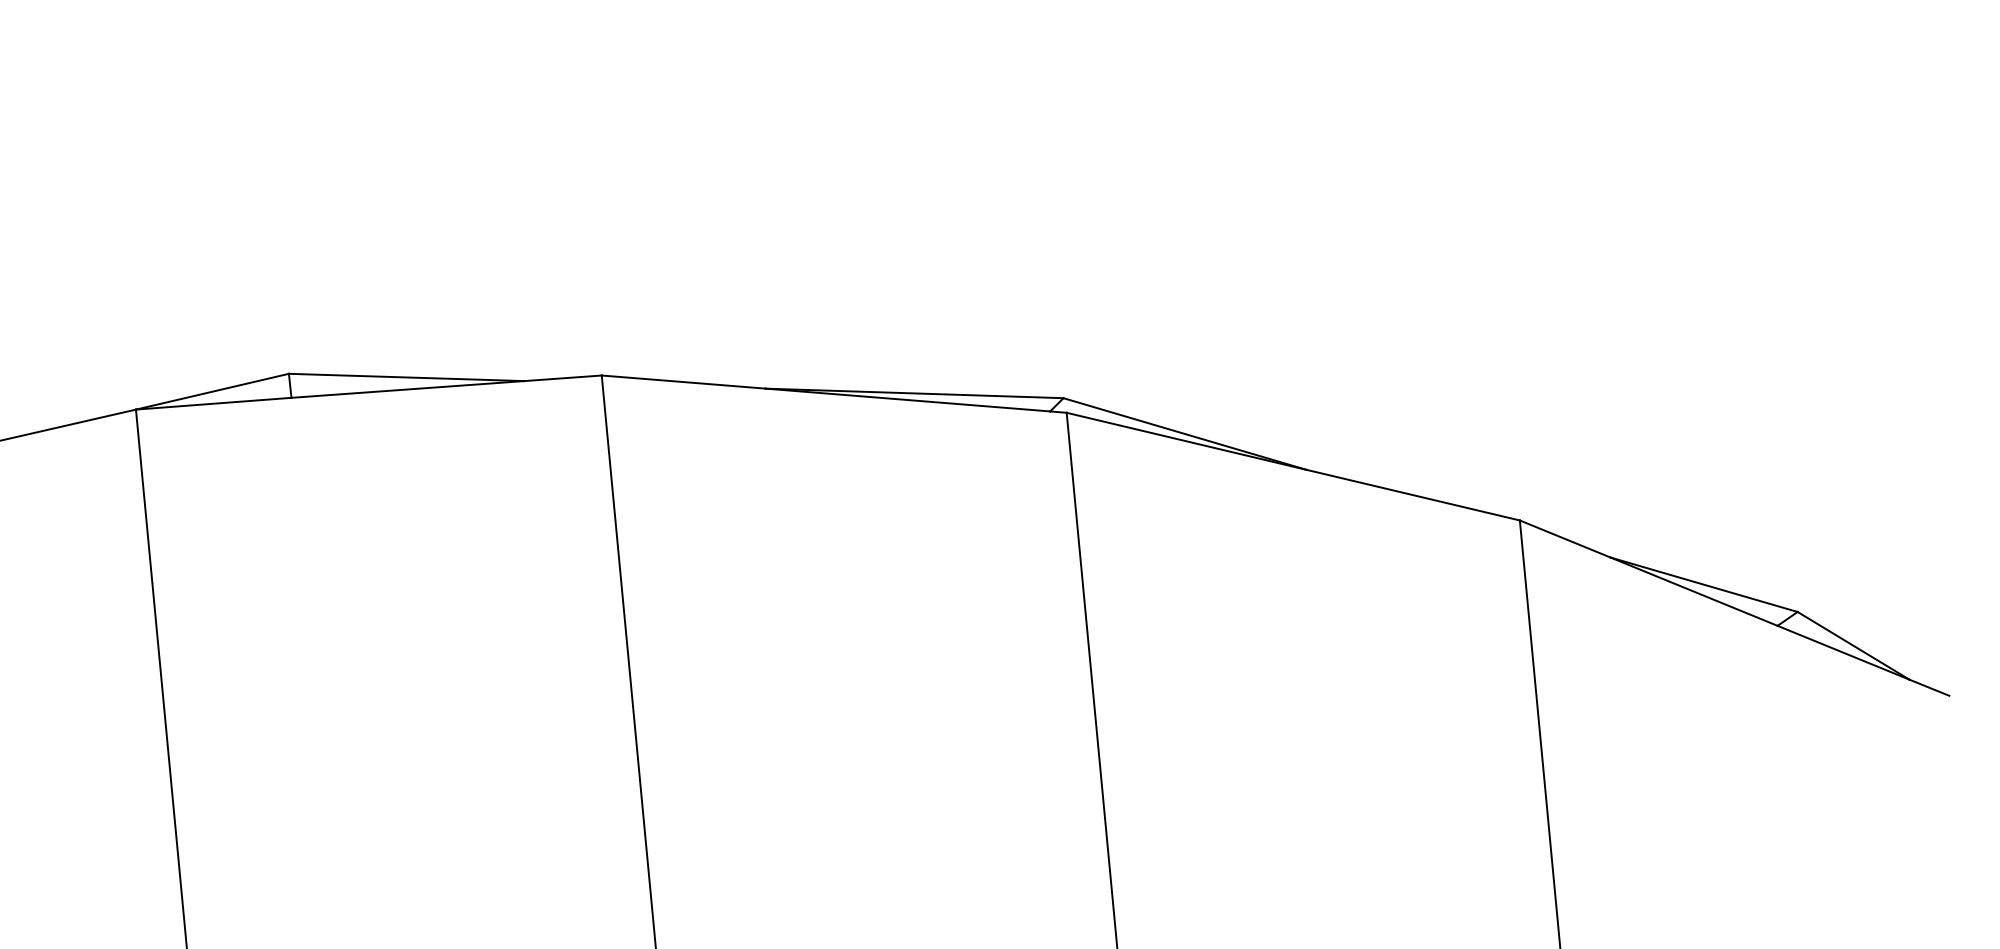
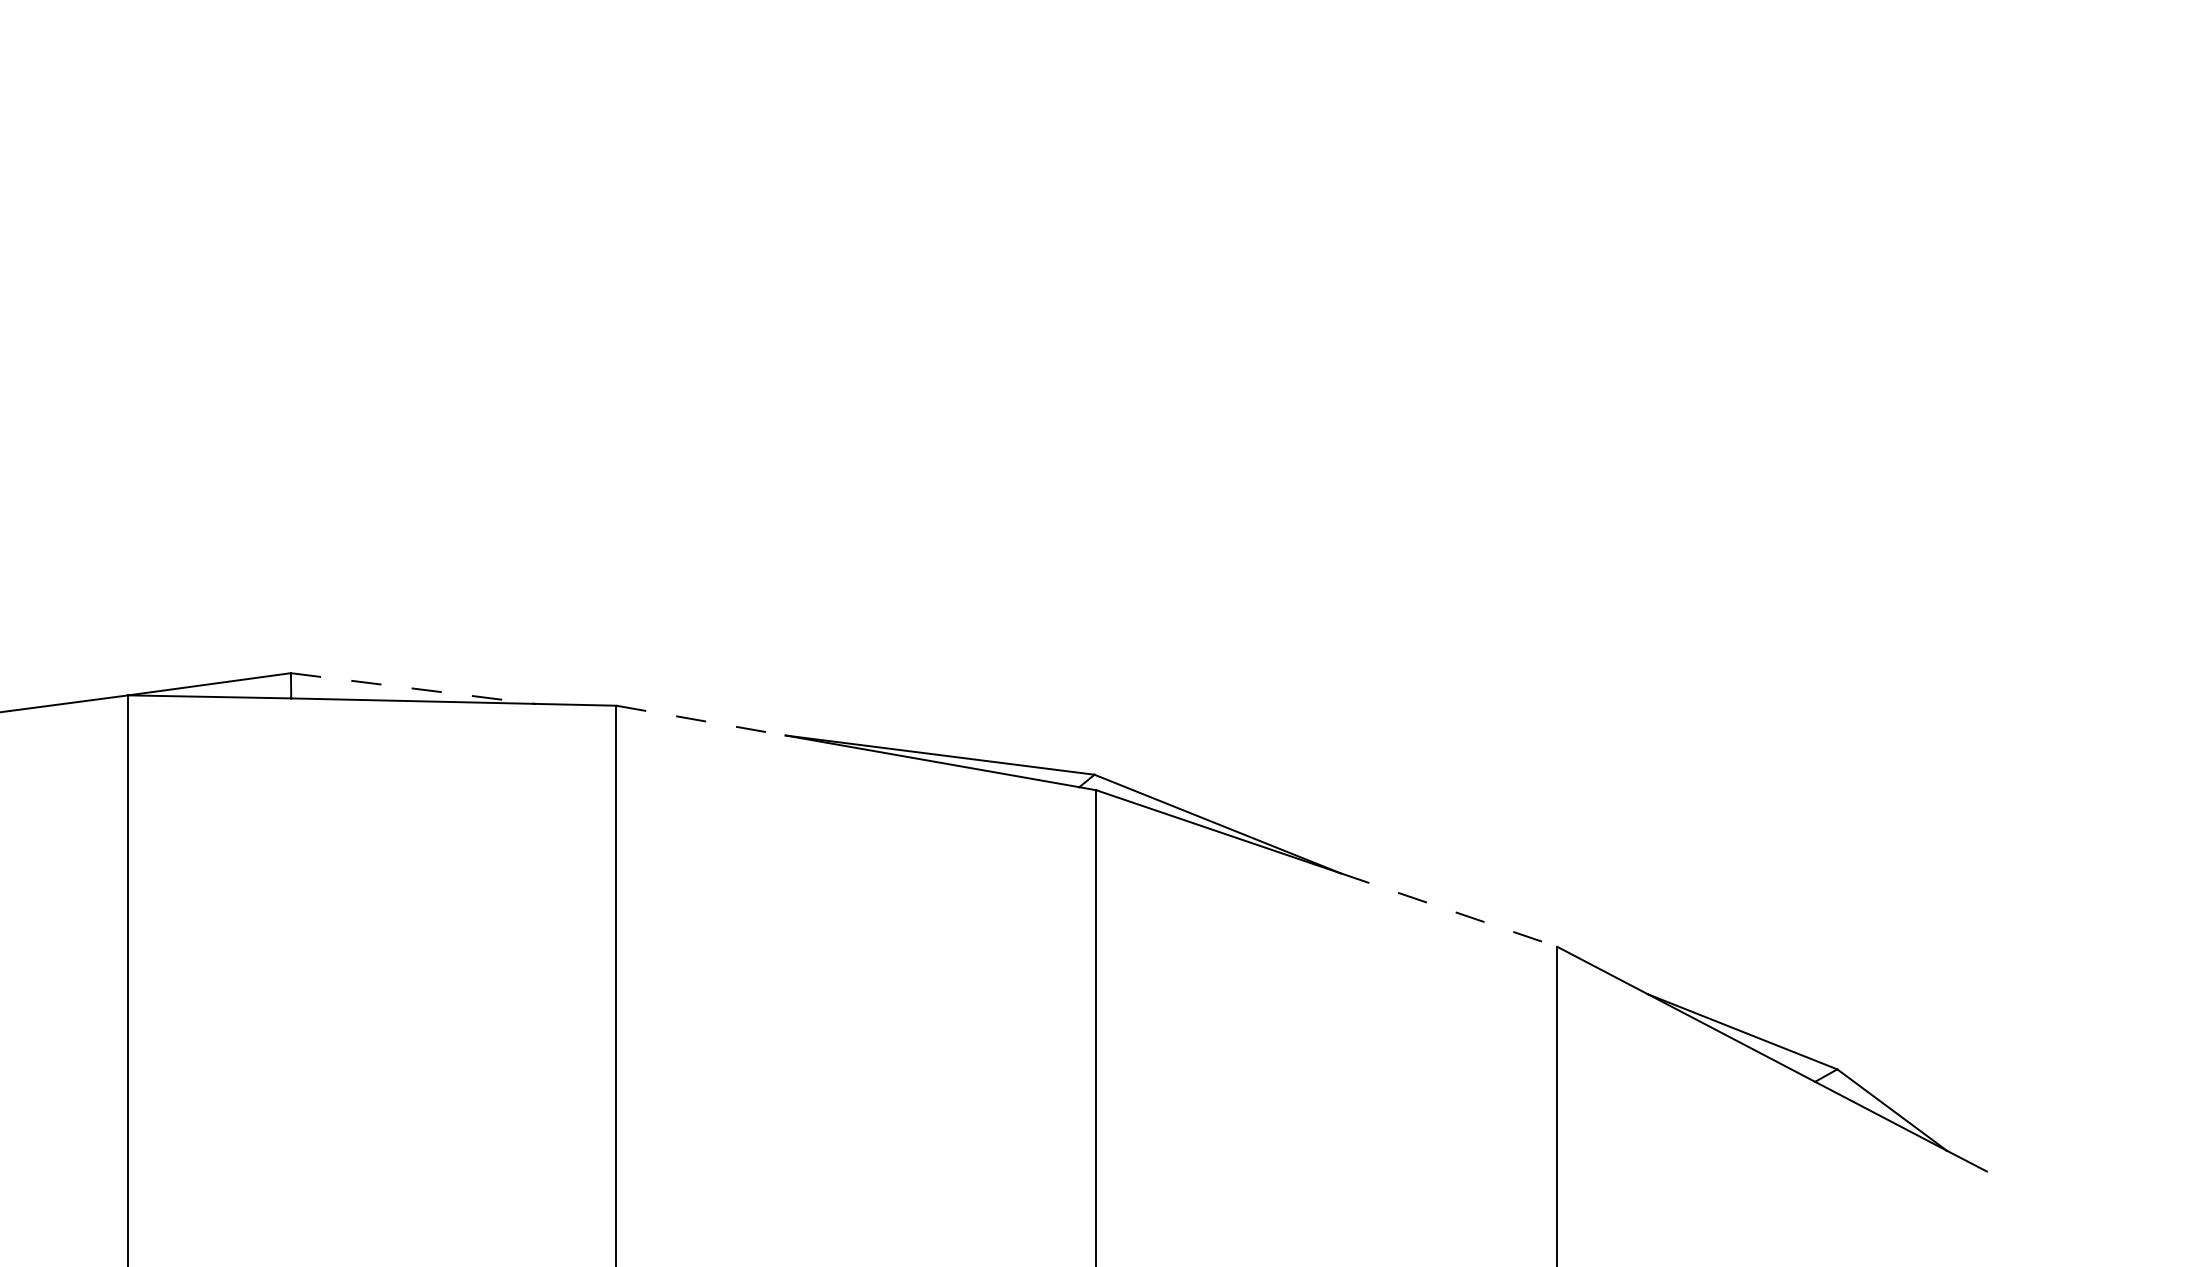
line: (407, 377) -> (413, 688), solid -> dashed
line: (683, 382) -> (700, 720), solid -> dashed
line: (1413, 495) -> (1449, 910), solid -> dashed

